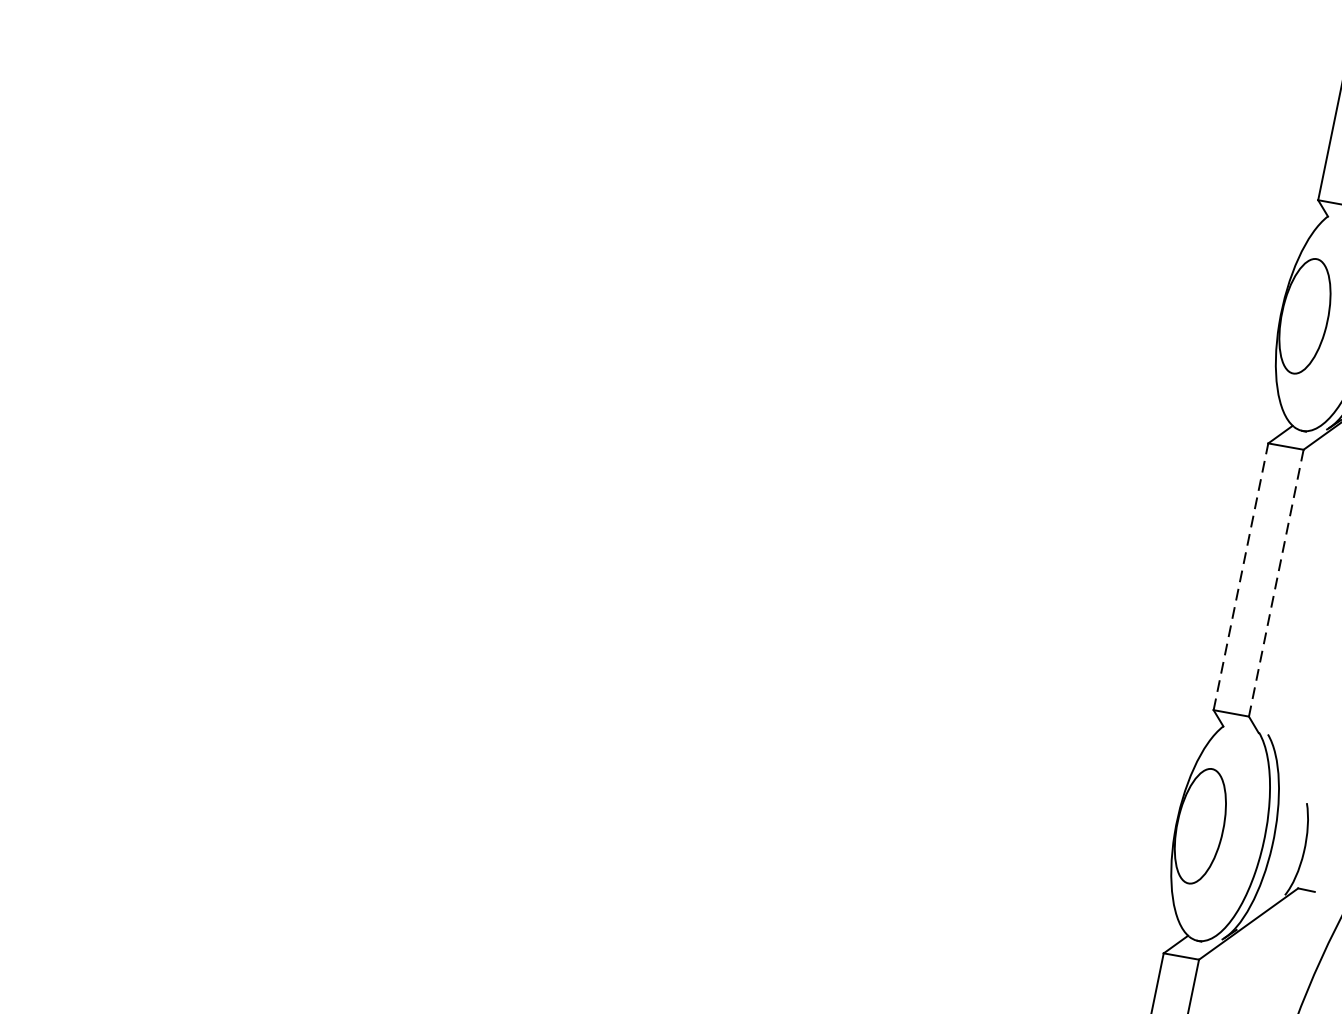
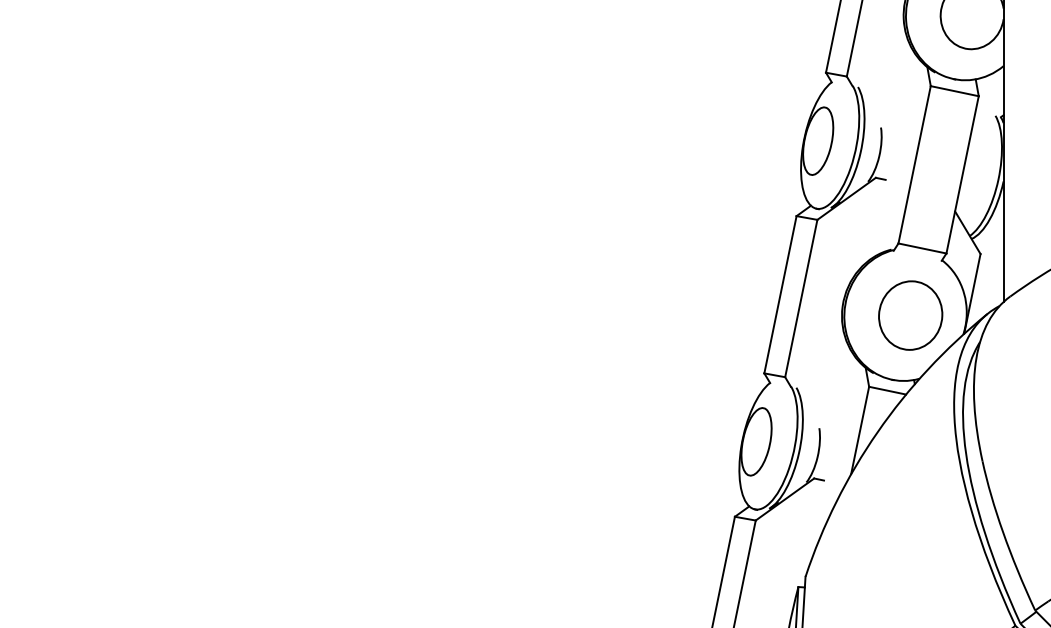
line: (1241, 576) -> (780, 294), dashed -> solid
line: (1276, 584) -> (801, 299), dashed -> solid

